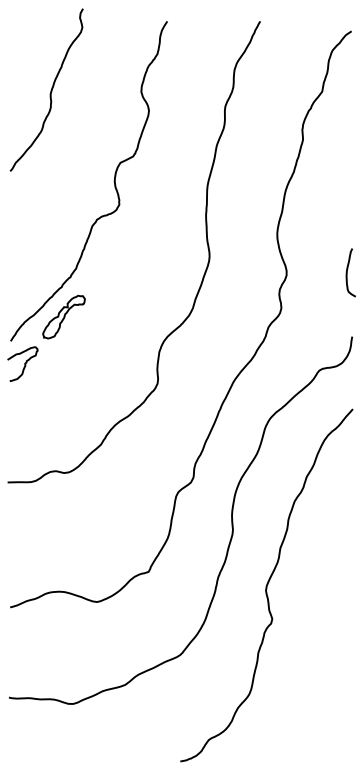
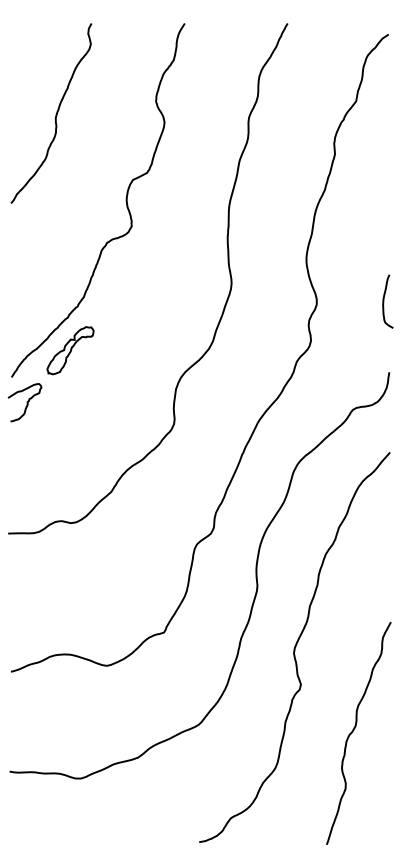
curve: (50, 90) -> (55, 114), moved
curve: (320, 660) -> (354, 730), added

